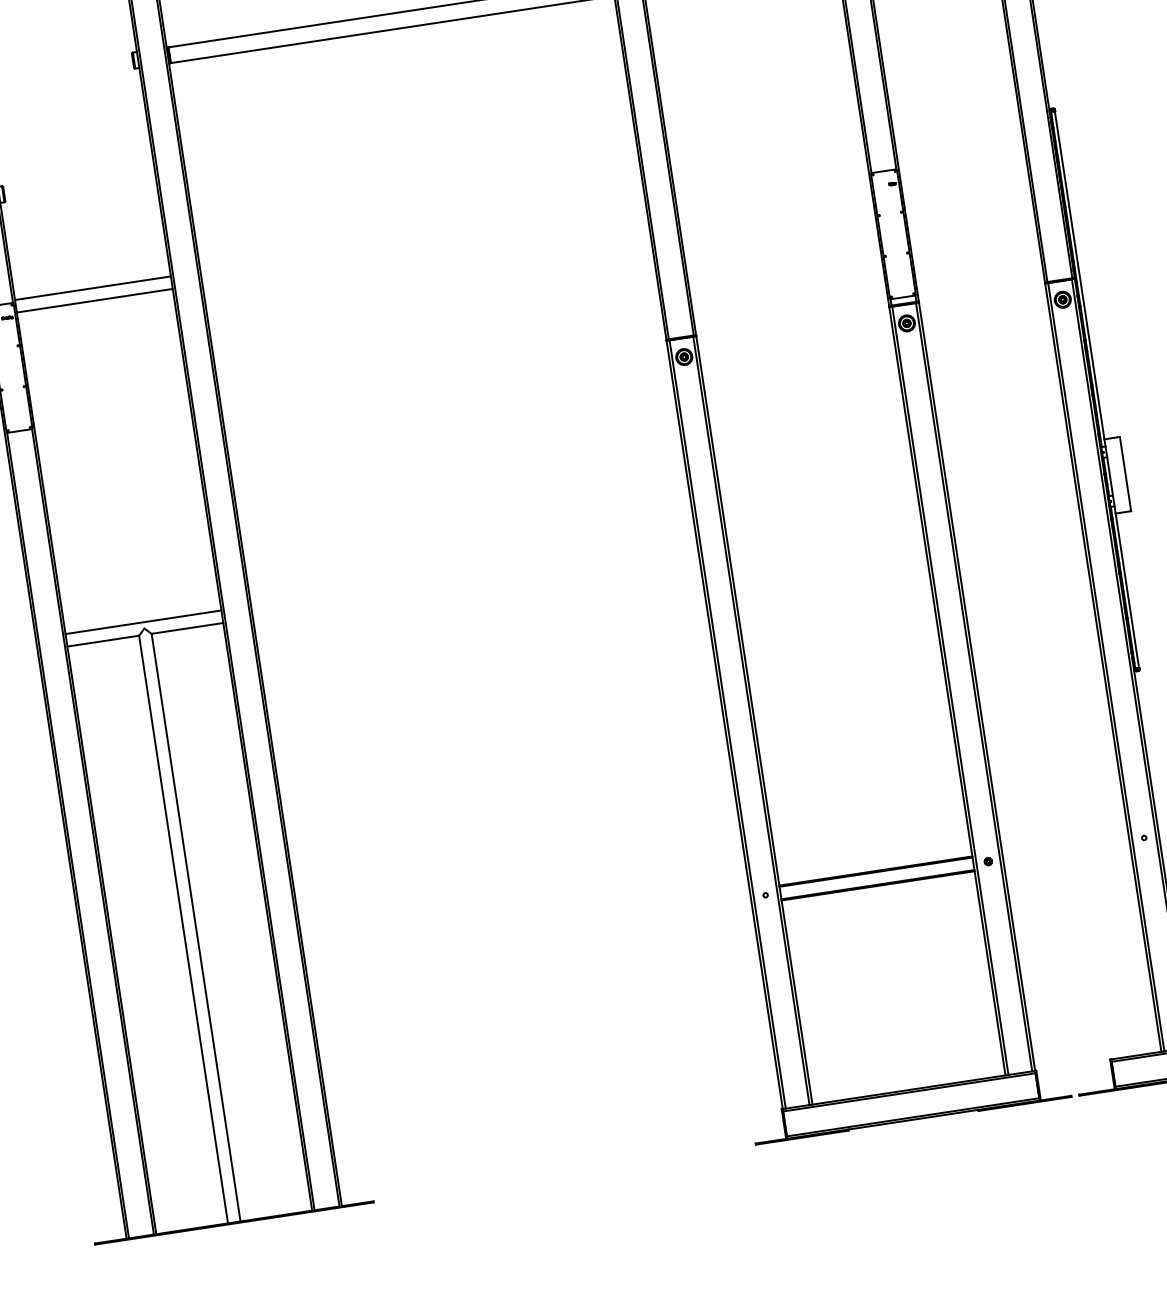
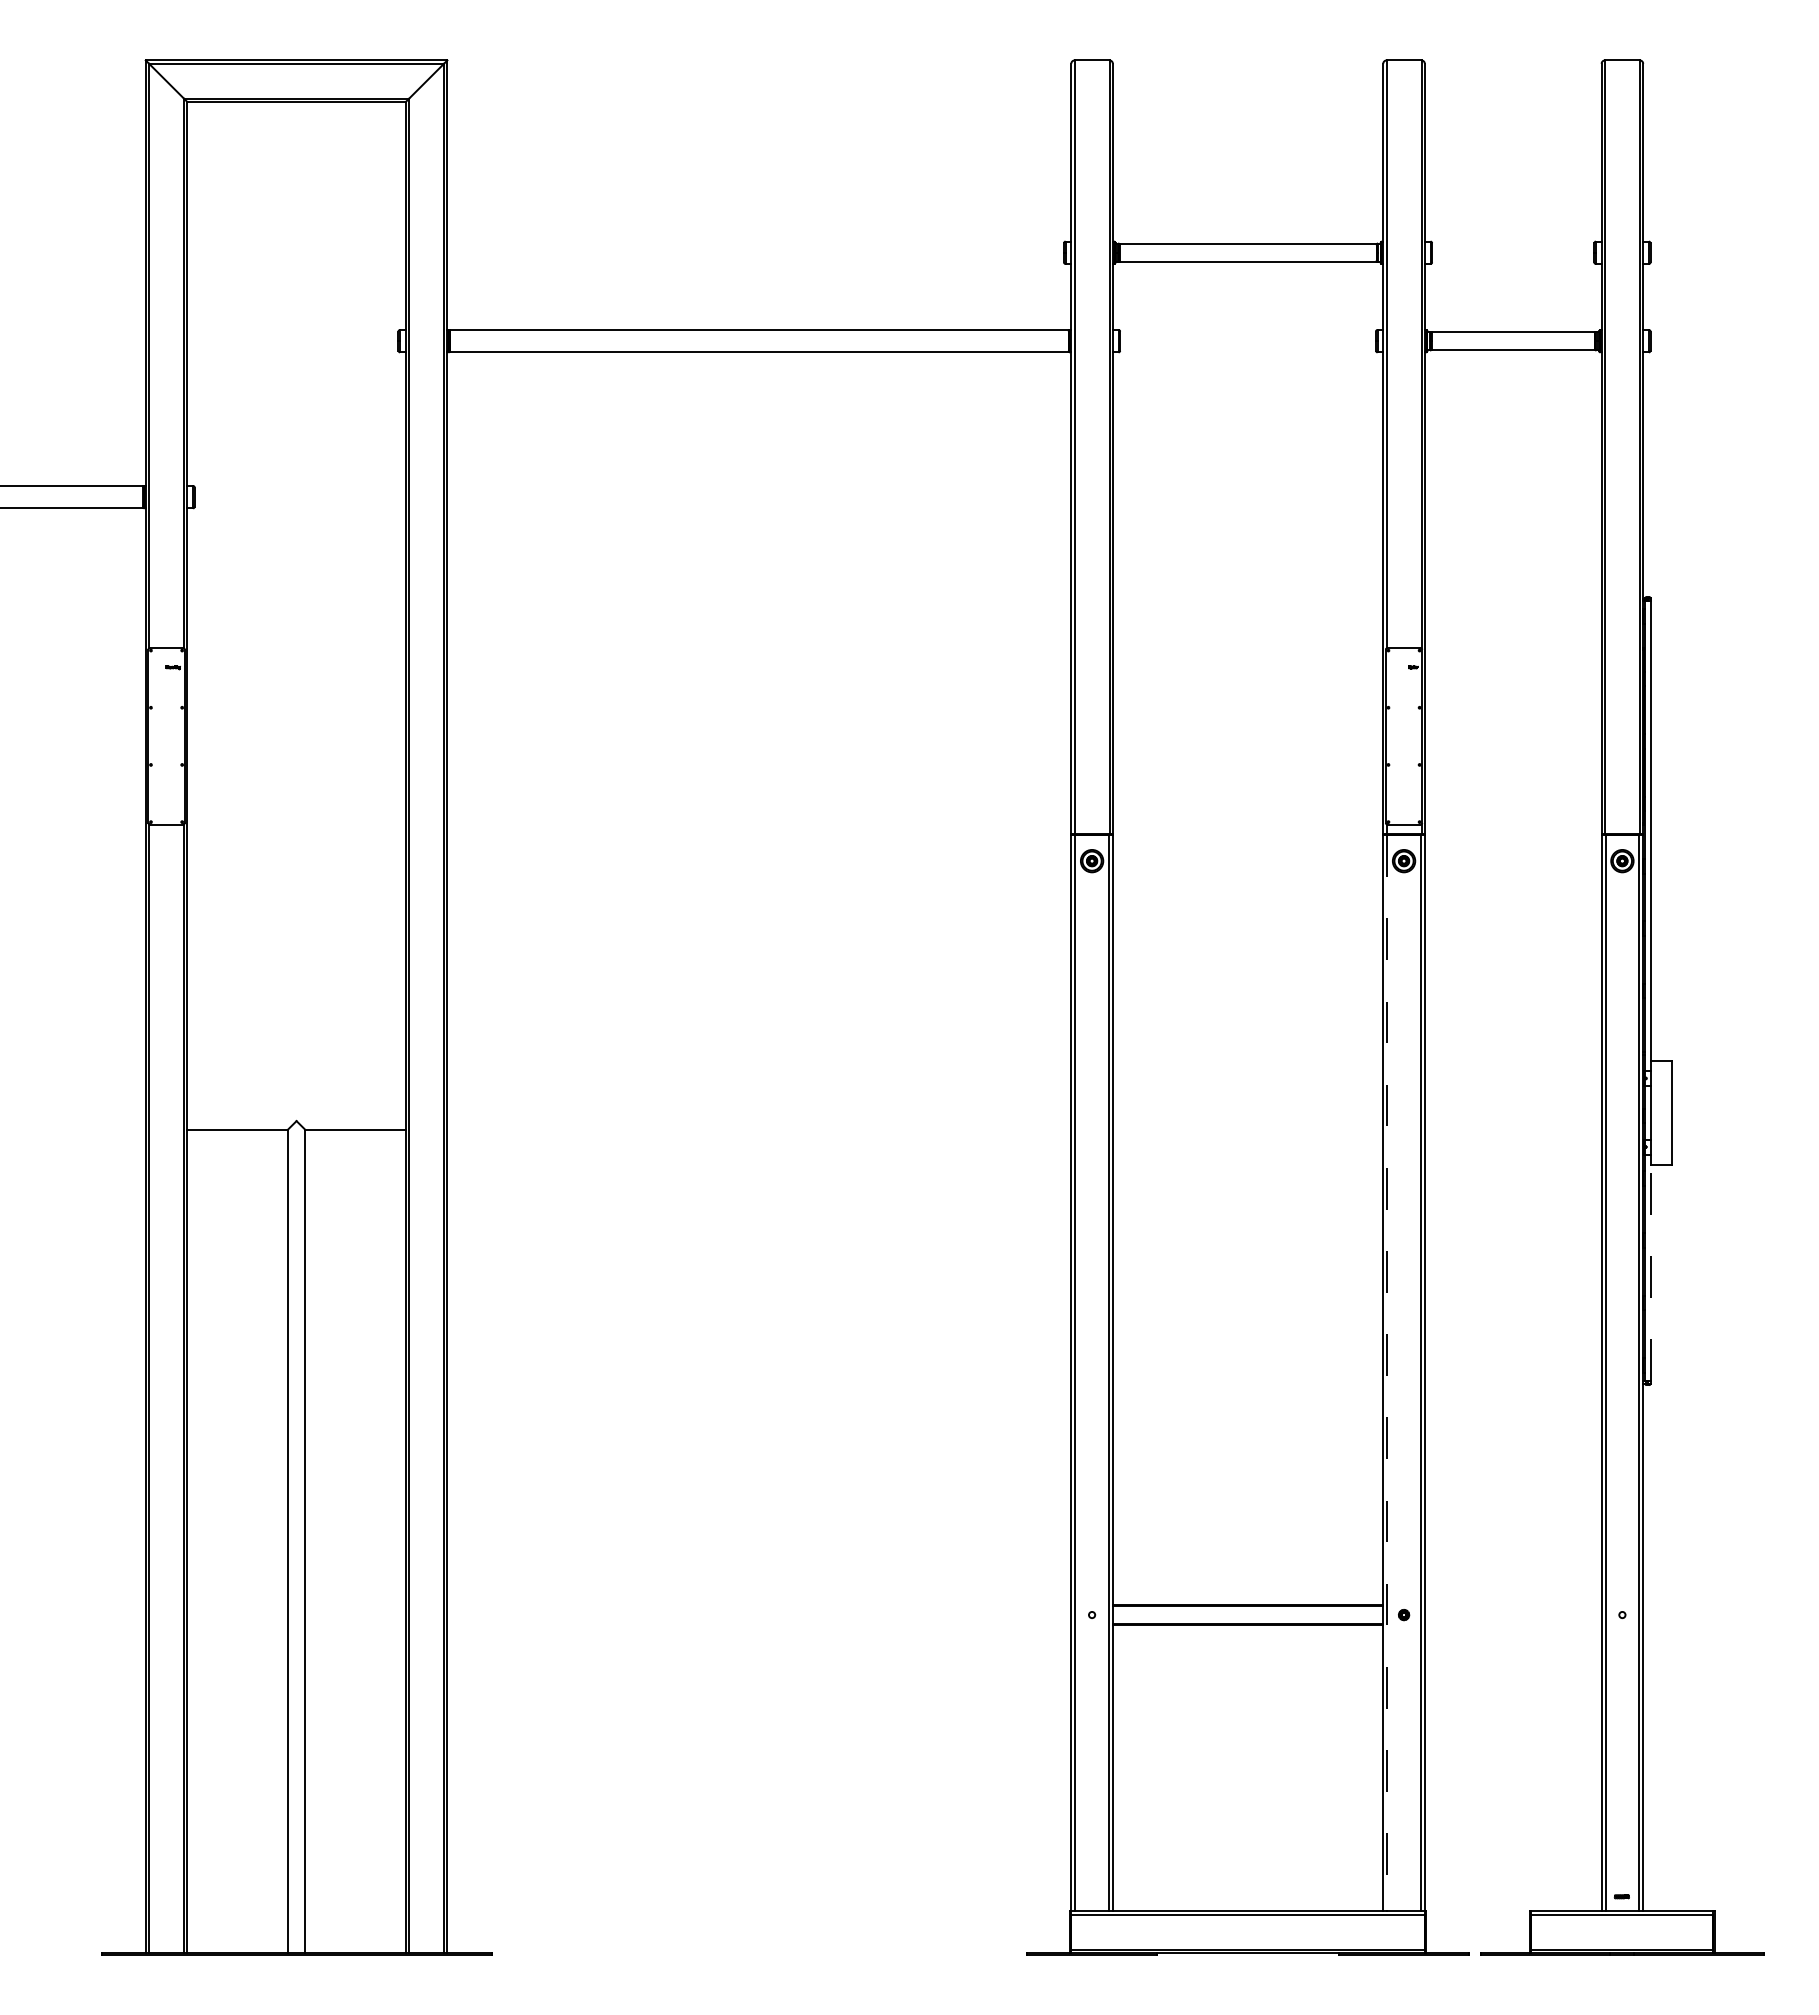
line: (92, 288) -> (296, 644), removed
line: (94, 300) -> (296, 661), removed
line: (1127, 590) -> (1650, 1272), solid -> dashed
line: (143, 622) -> (296, 1112), removed
line: (950, 690) -> (1387, 1373), solid -> dashed

